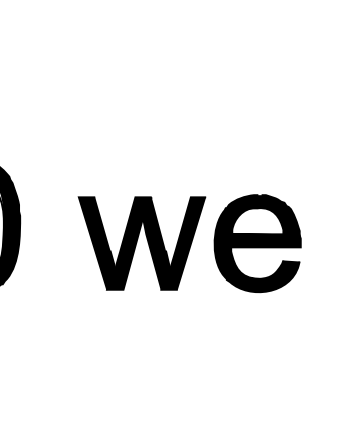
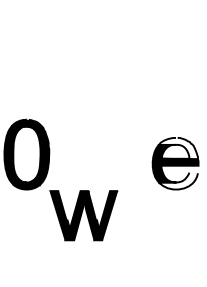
fill: (263, 214) -> (178, 148), removed
part: (140, 243) -> (83, 215), moved
fill: (263, 275) -> (178, 180), removed

